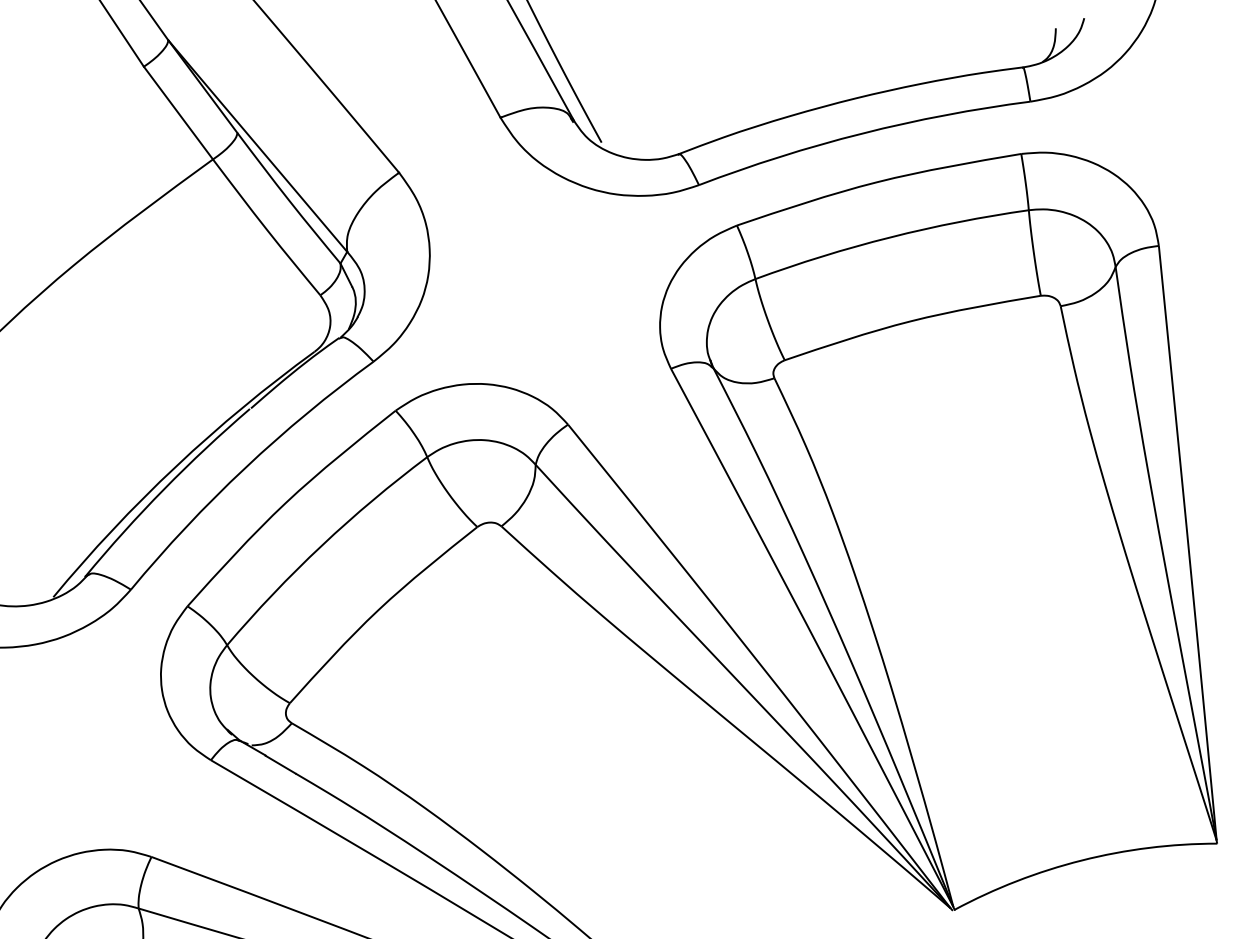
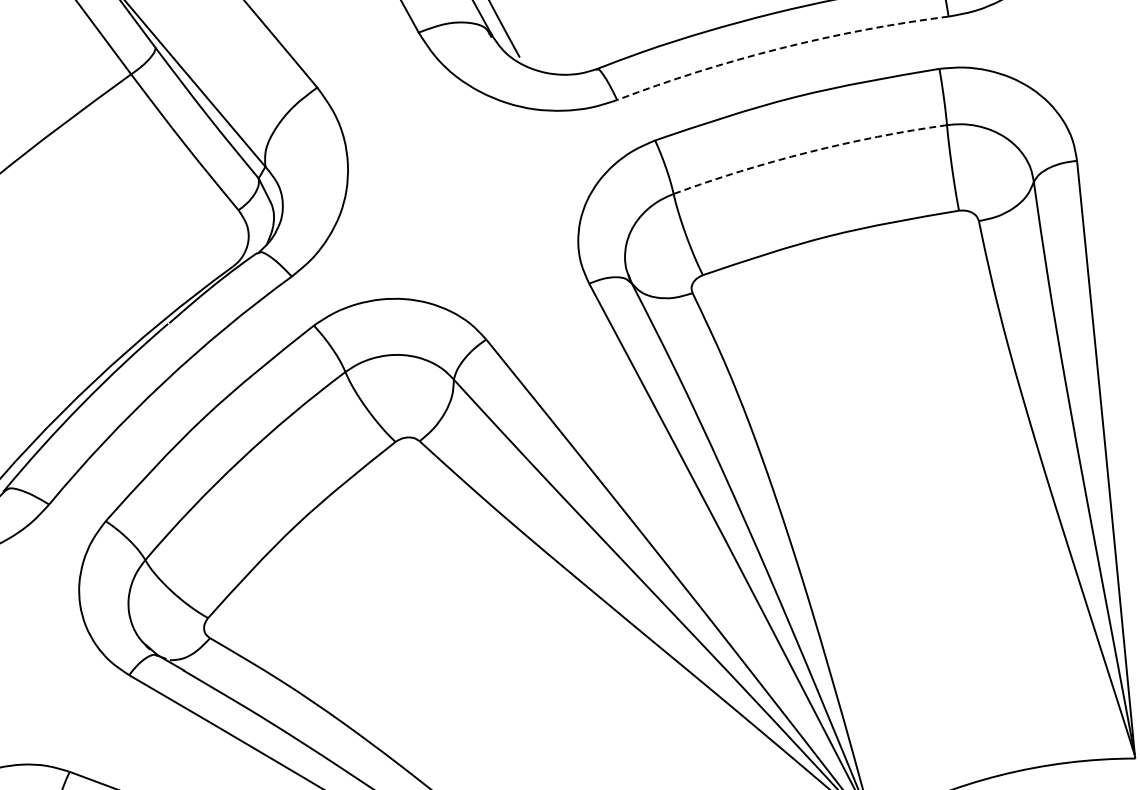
arc: (862, 133) -> (780, 48), solid -> dashed
arc: (890, 237) -> (808, 152), solid -> dashed

